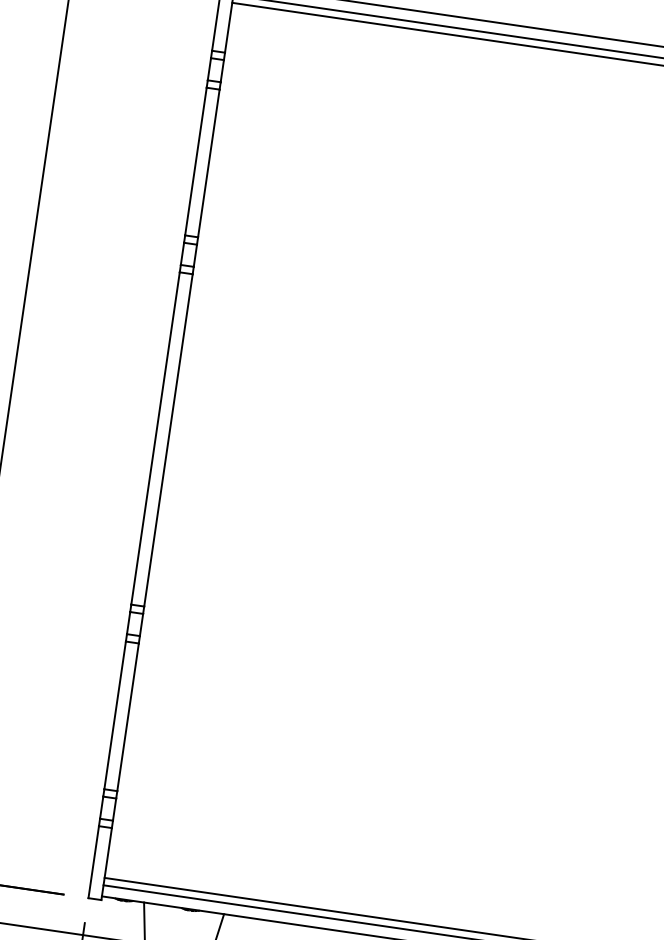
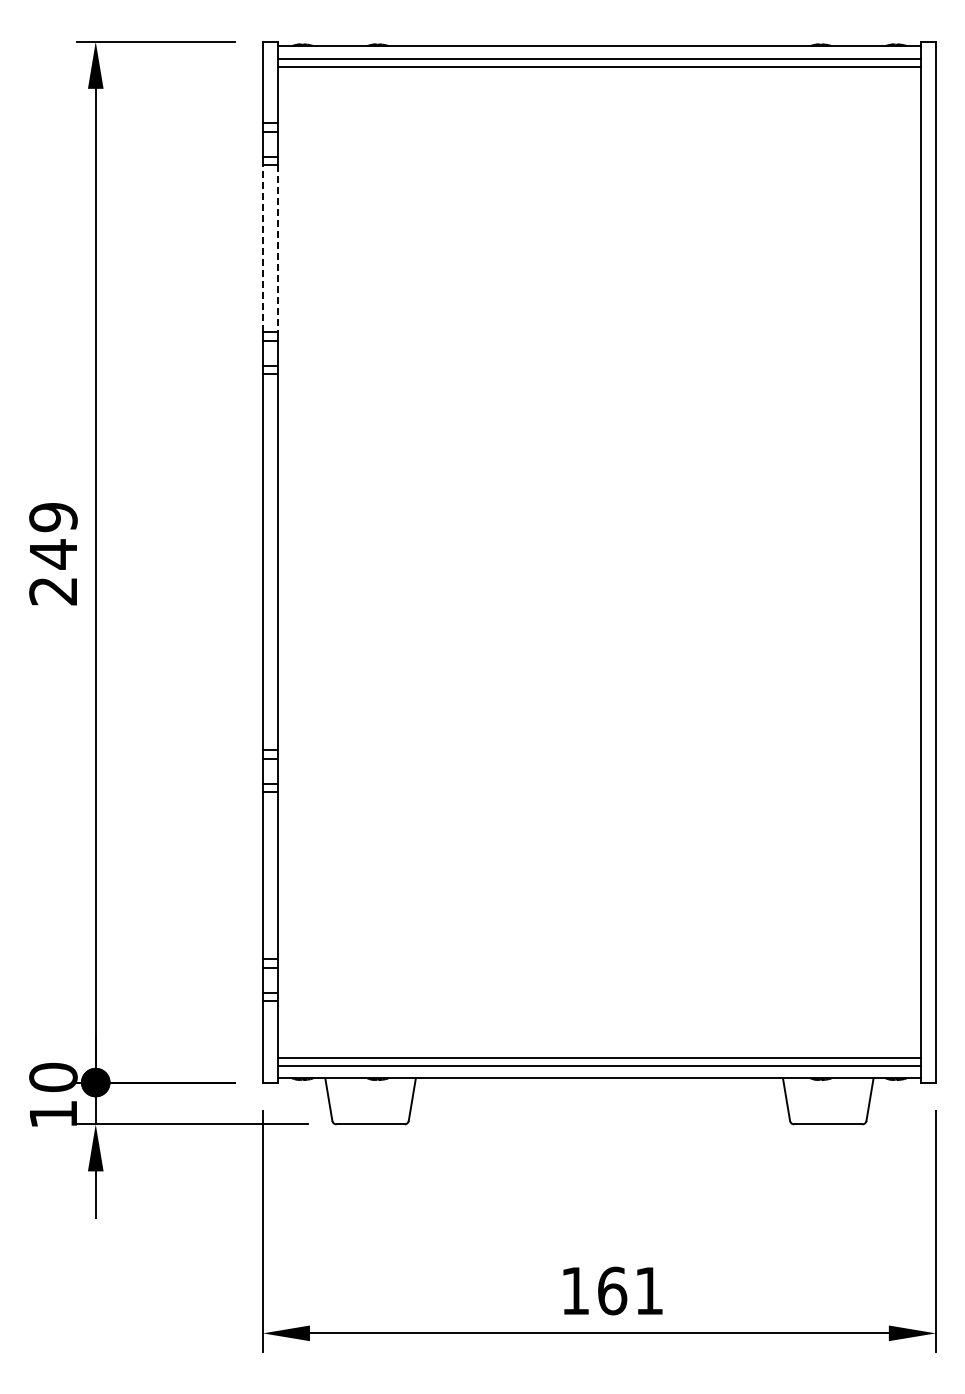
line: (195, 161) -> (262, 248), solid -> dashed
line: (208, 163) -> (277, 248), solid -> dashed

